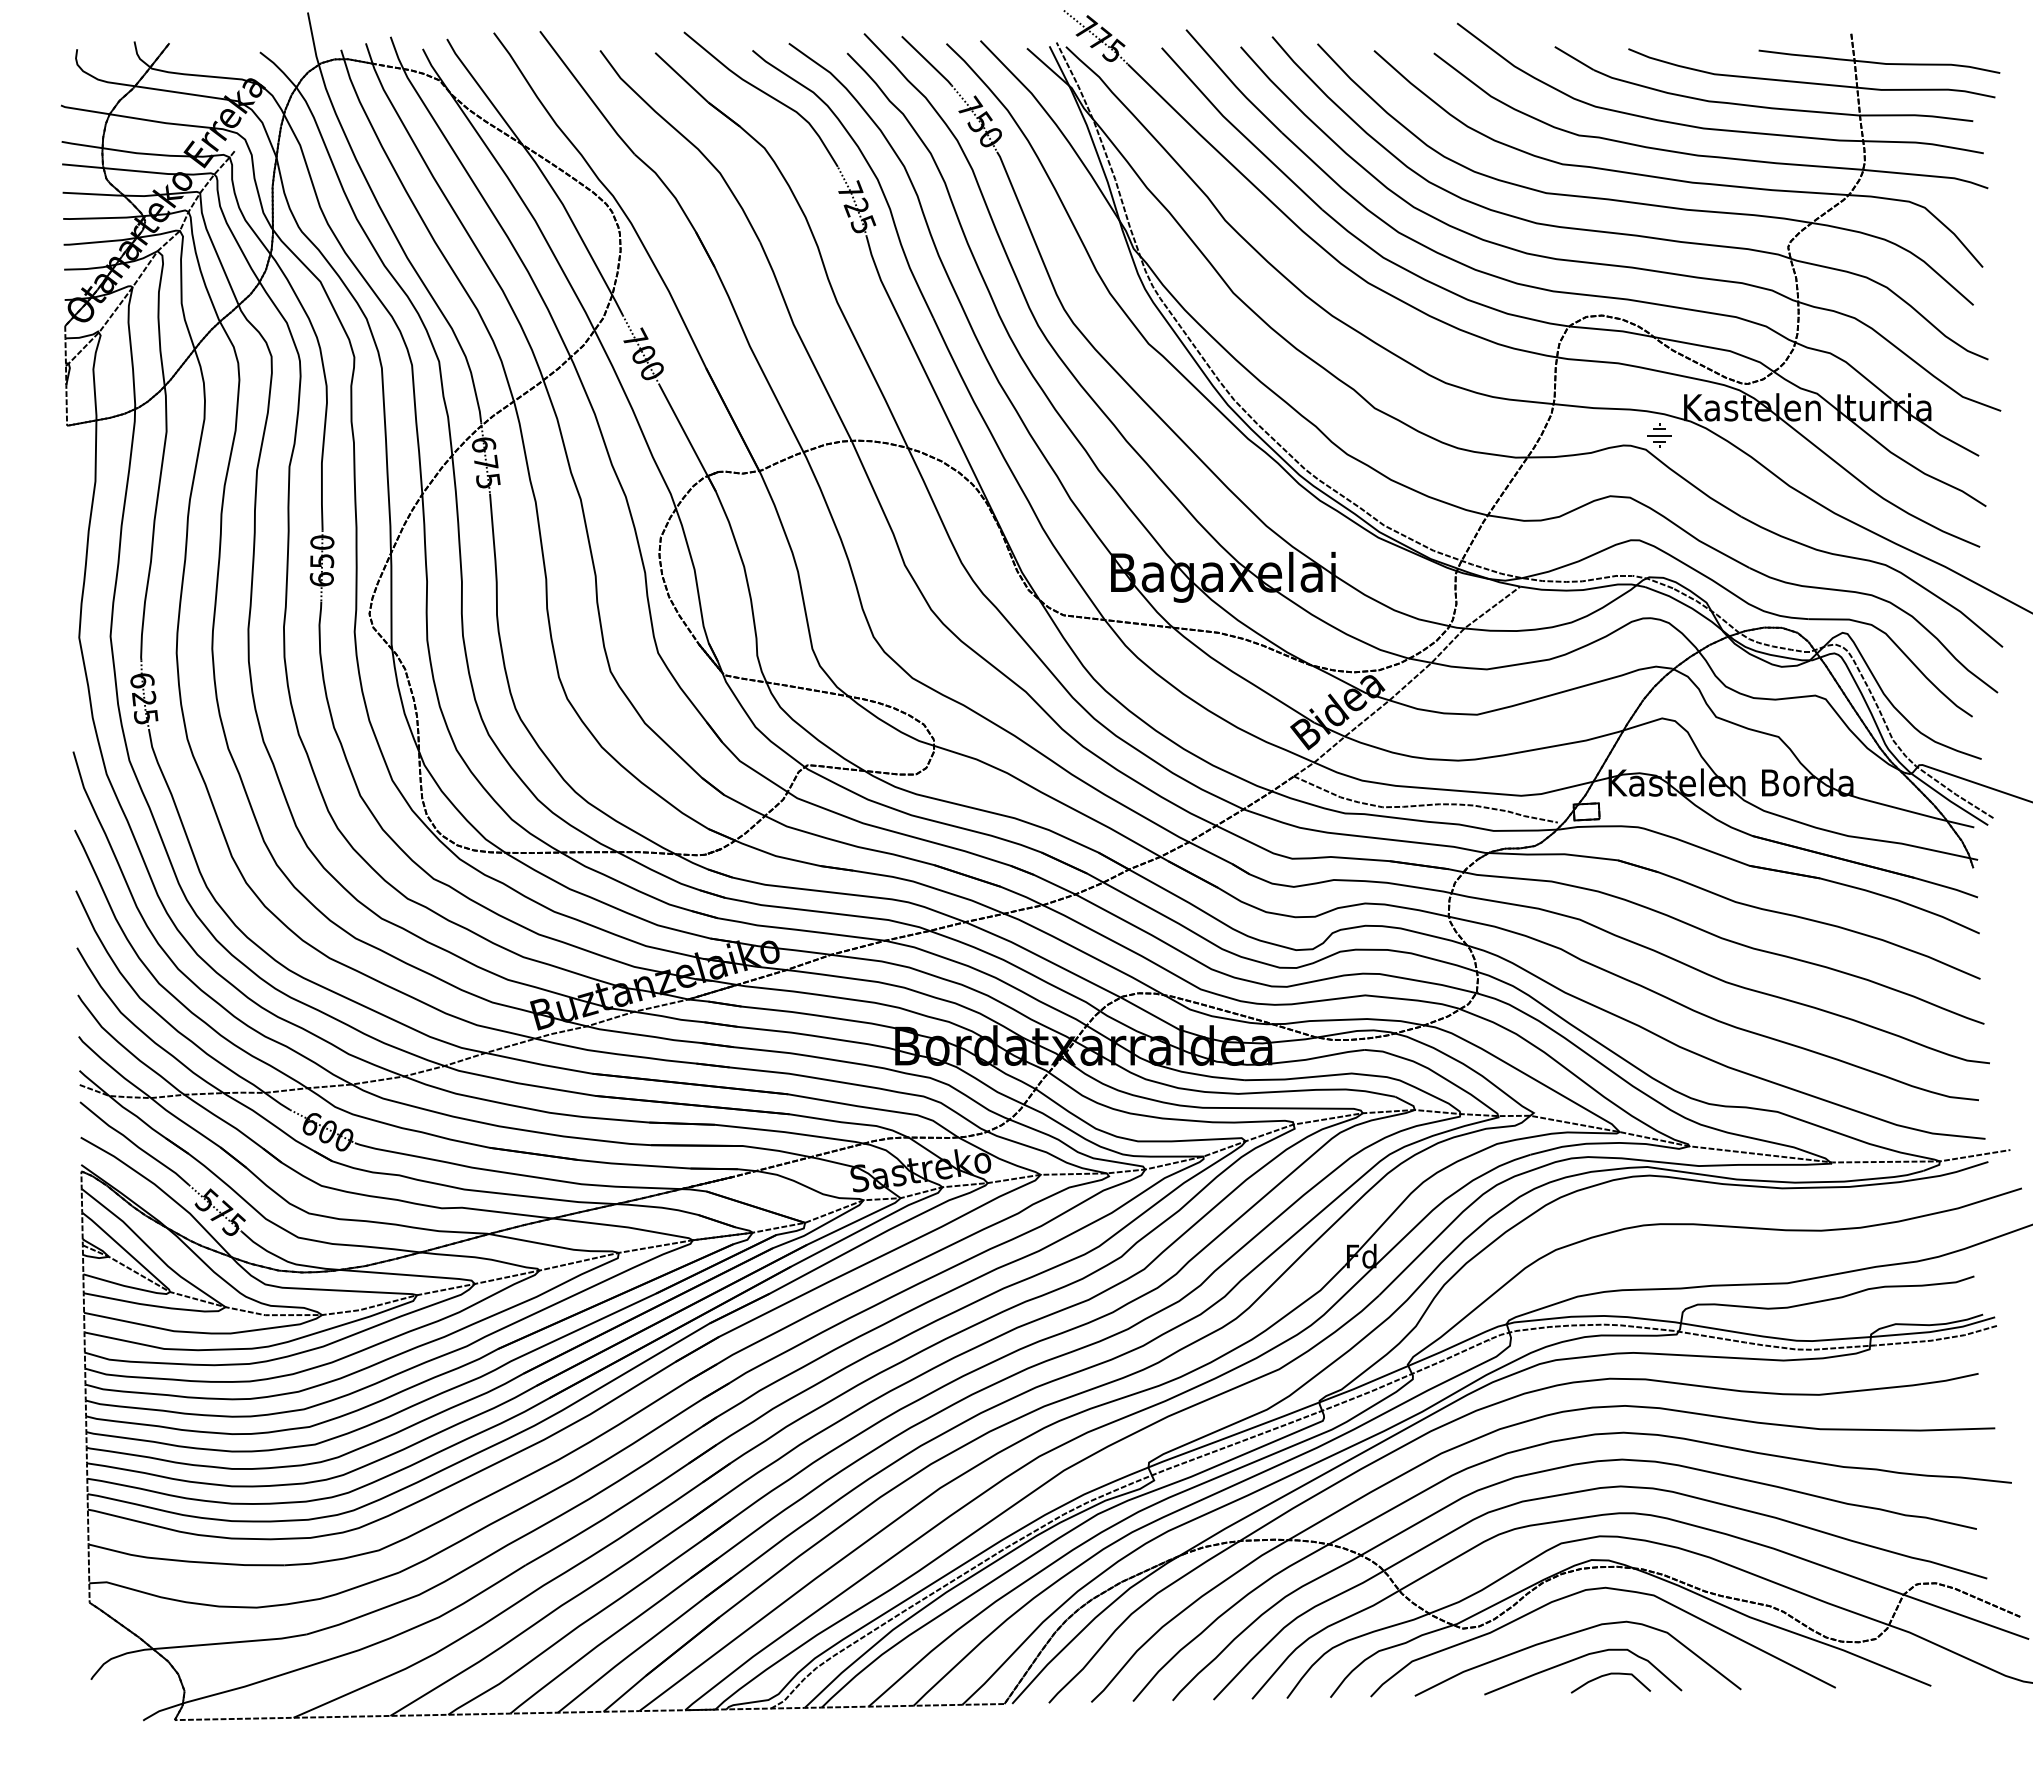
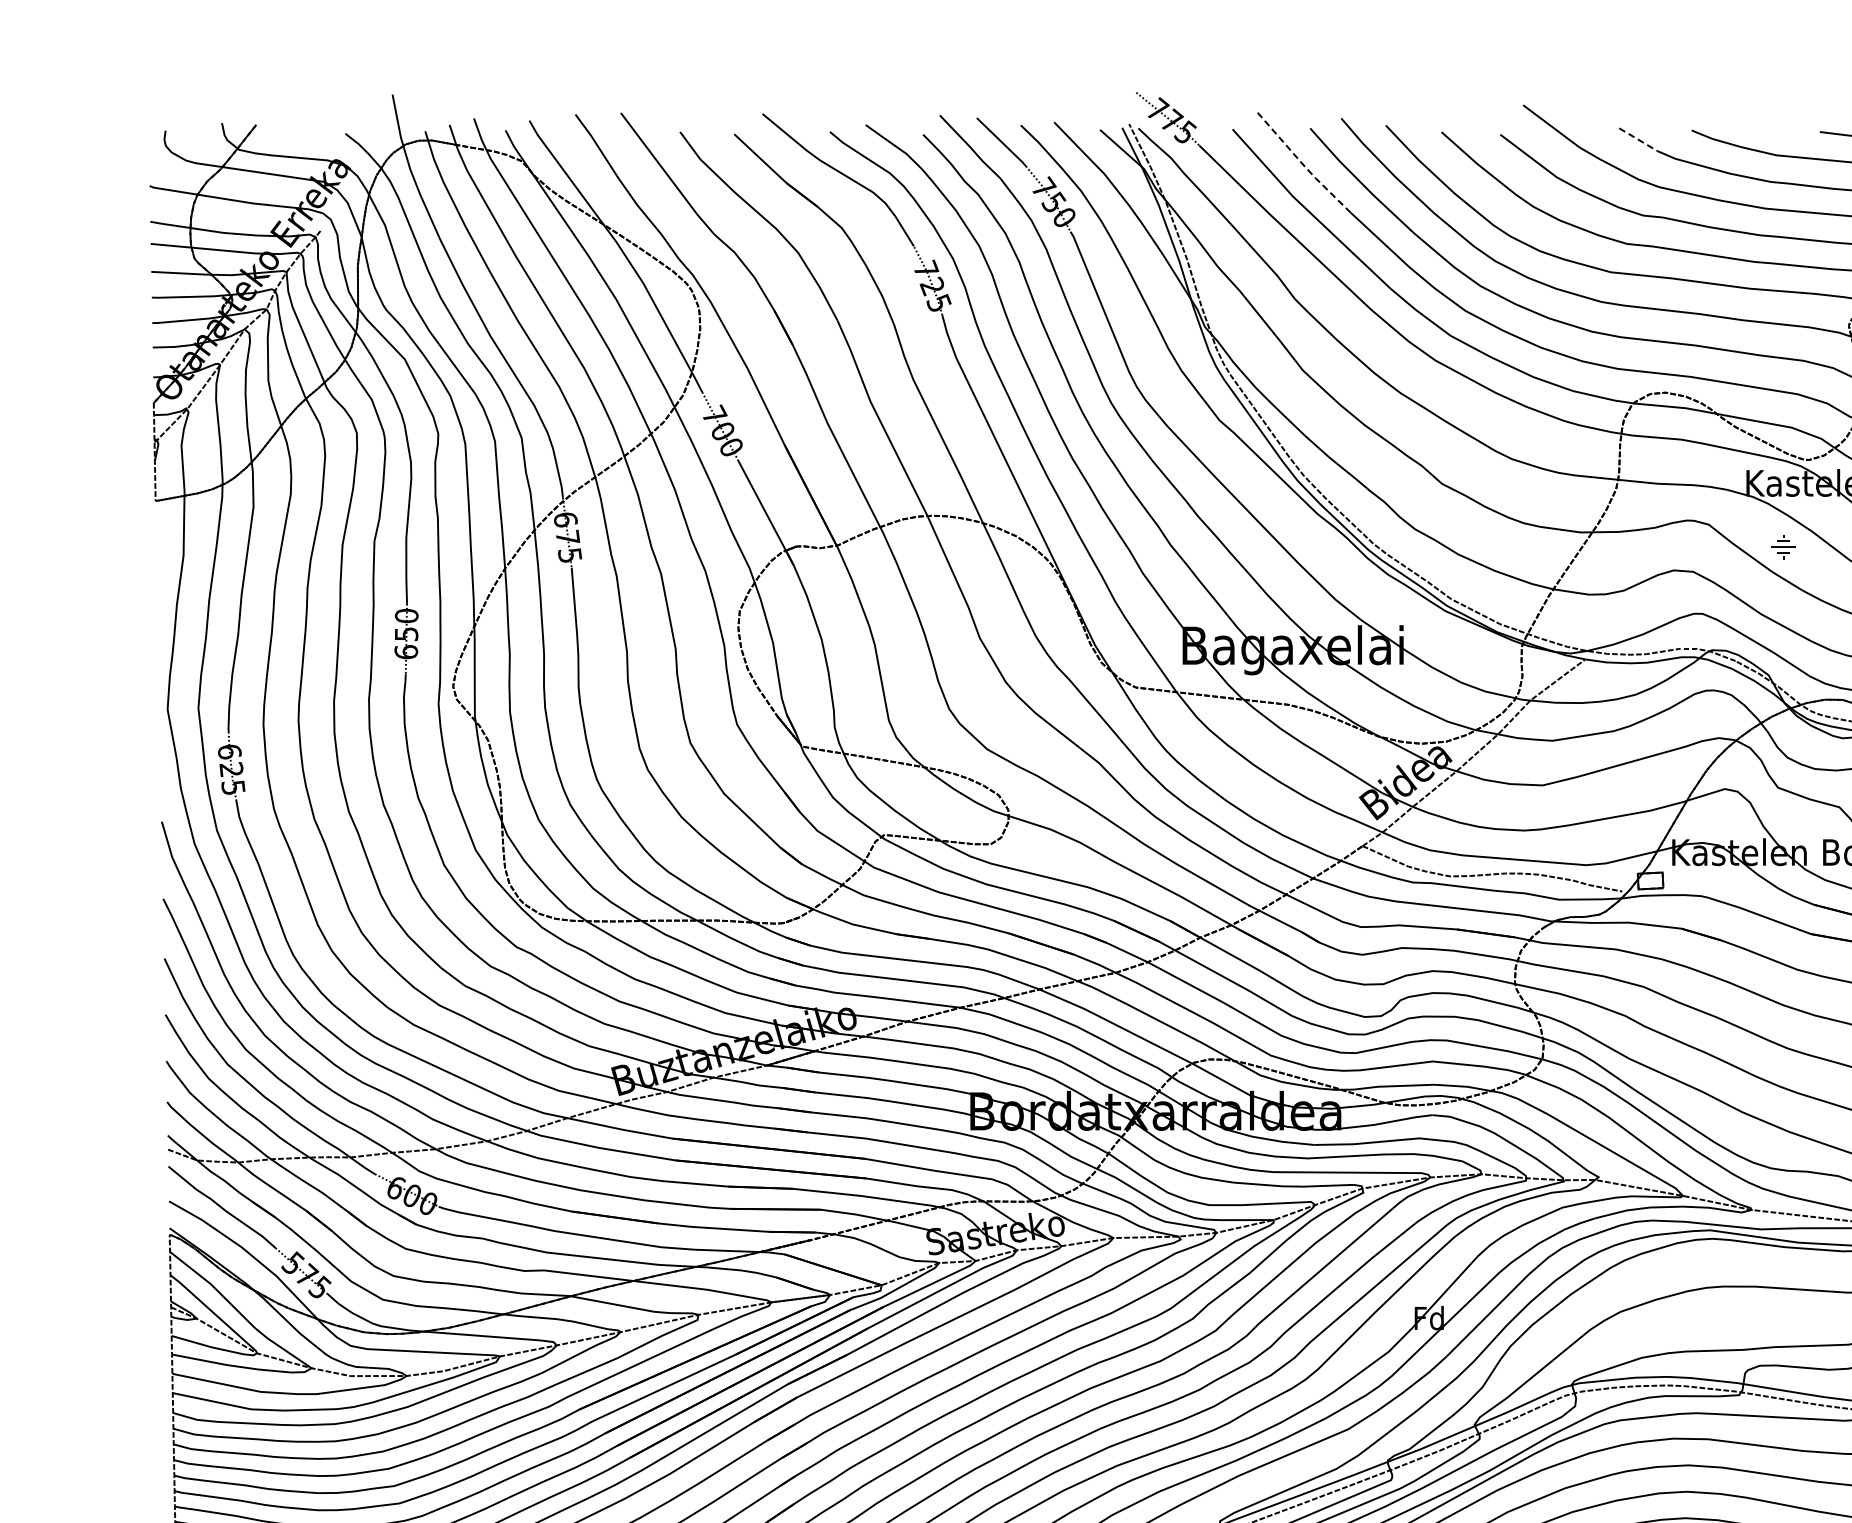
line: (1574, 58) -> (1638, 139), solid -> dashed
line: (1233, 83) -> (1303, 164), solid -> dashed
part: (1659, 435) -> (1783, 547), moved

